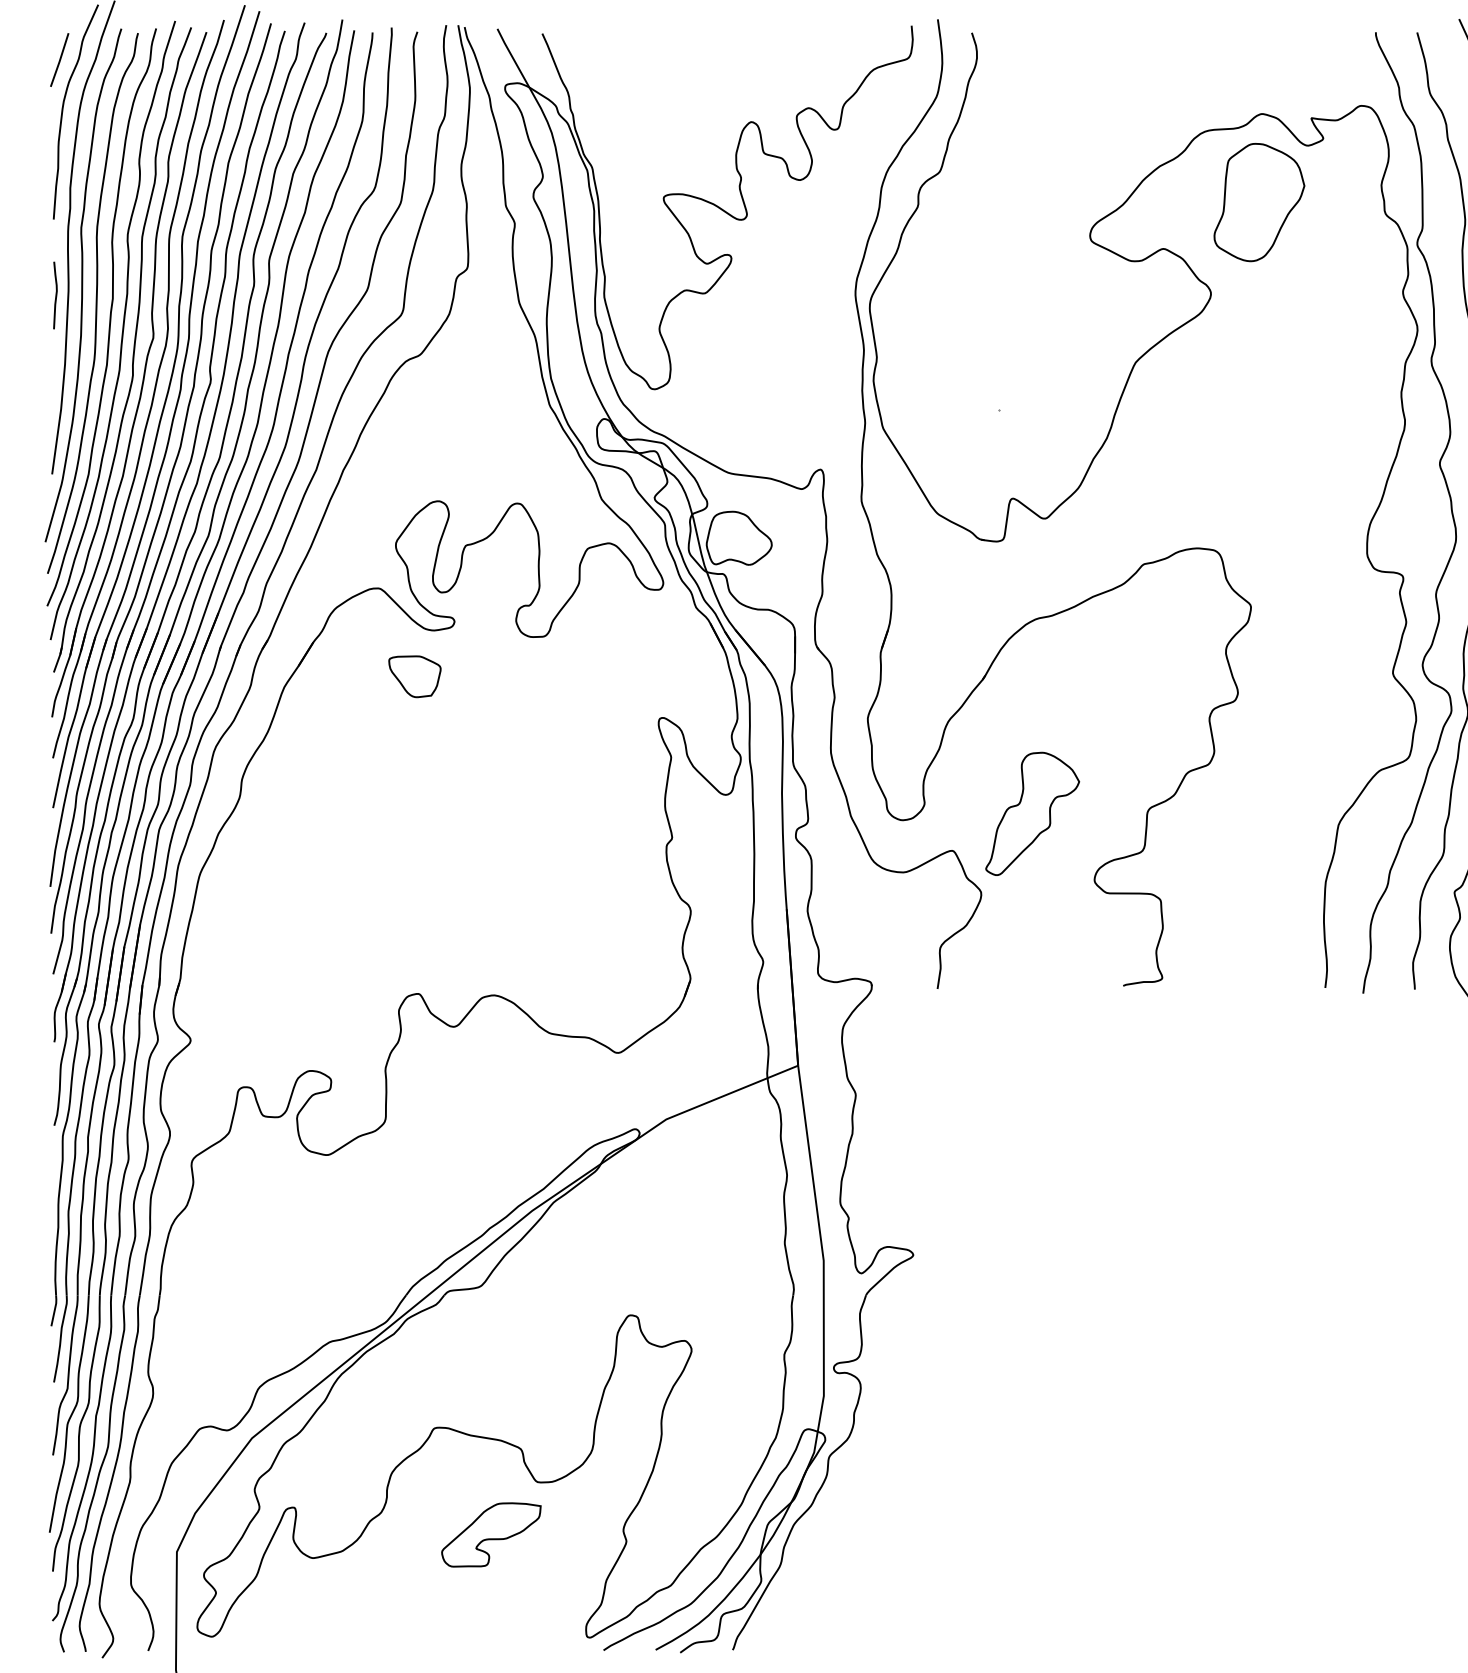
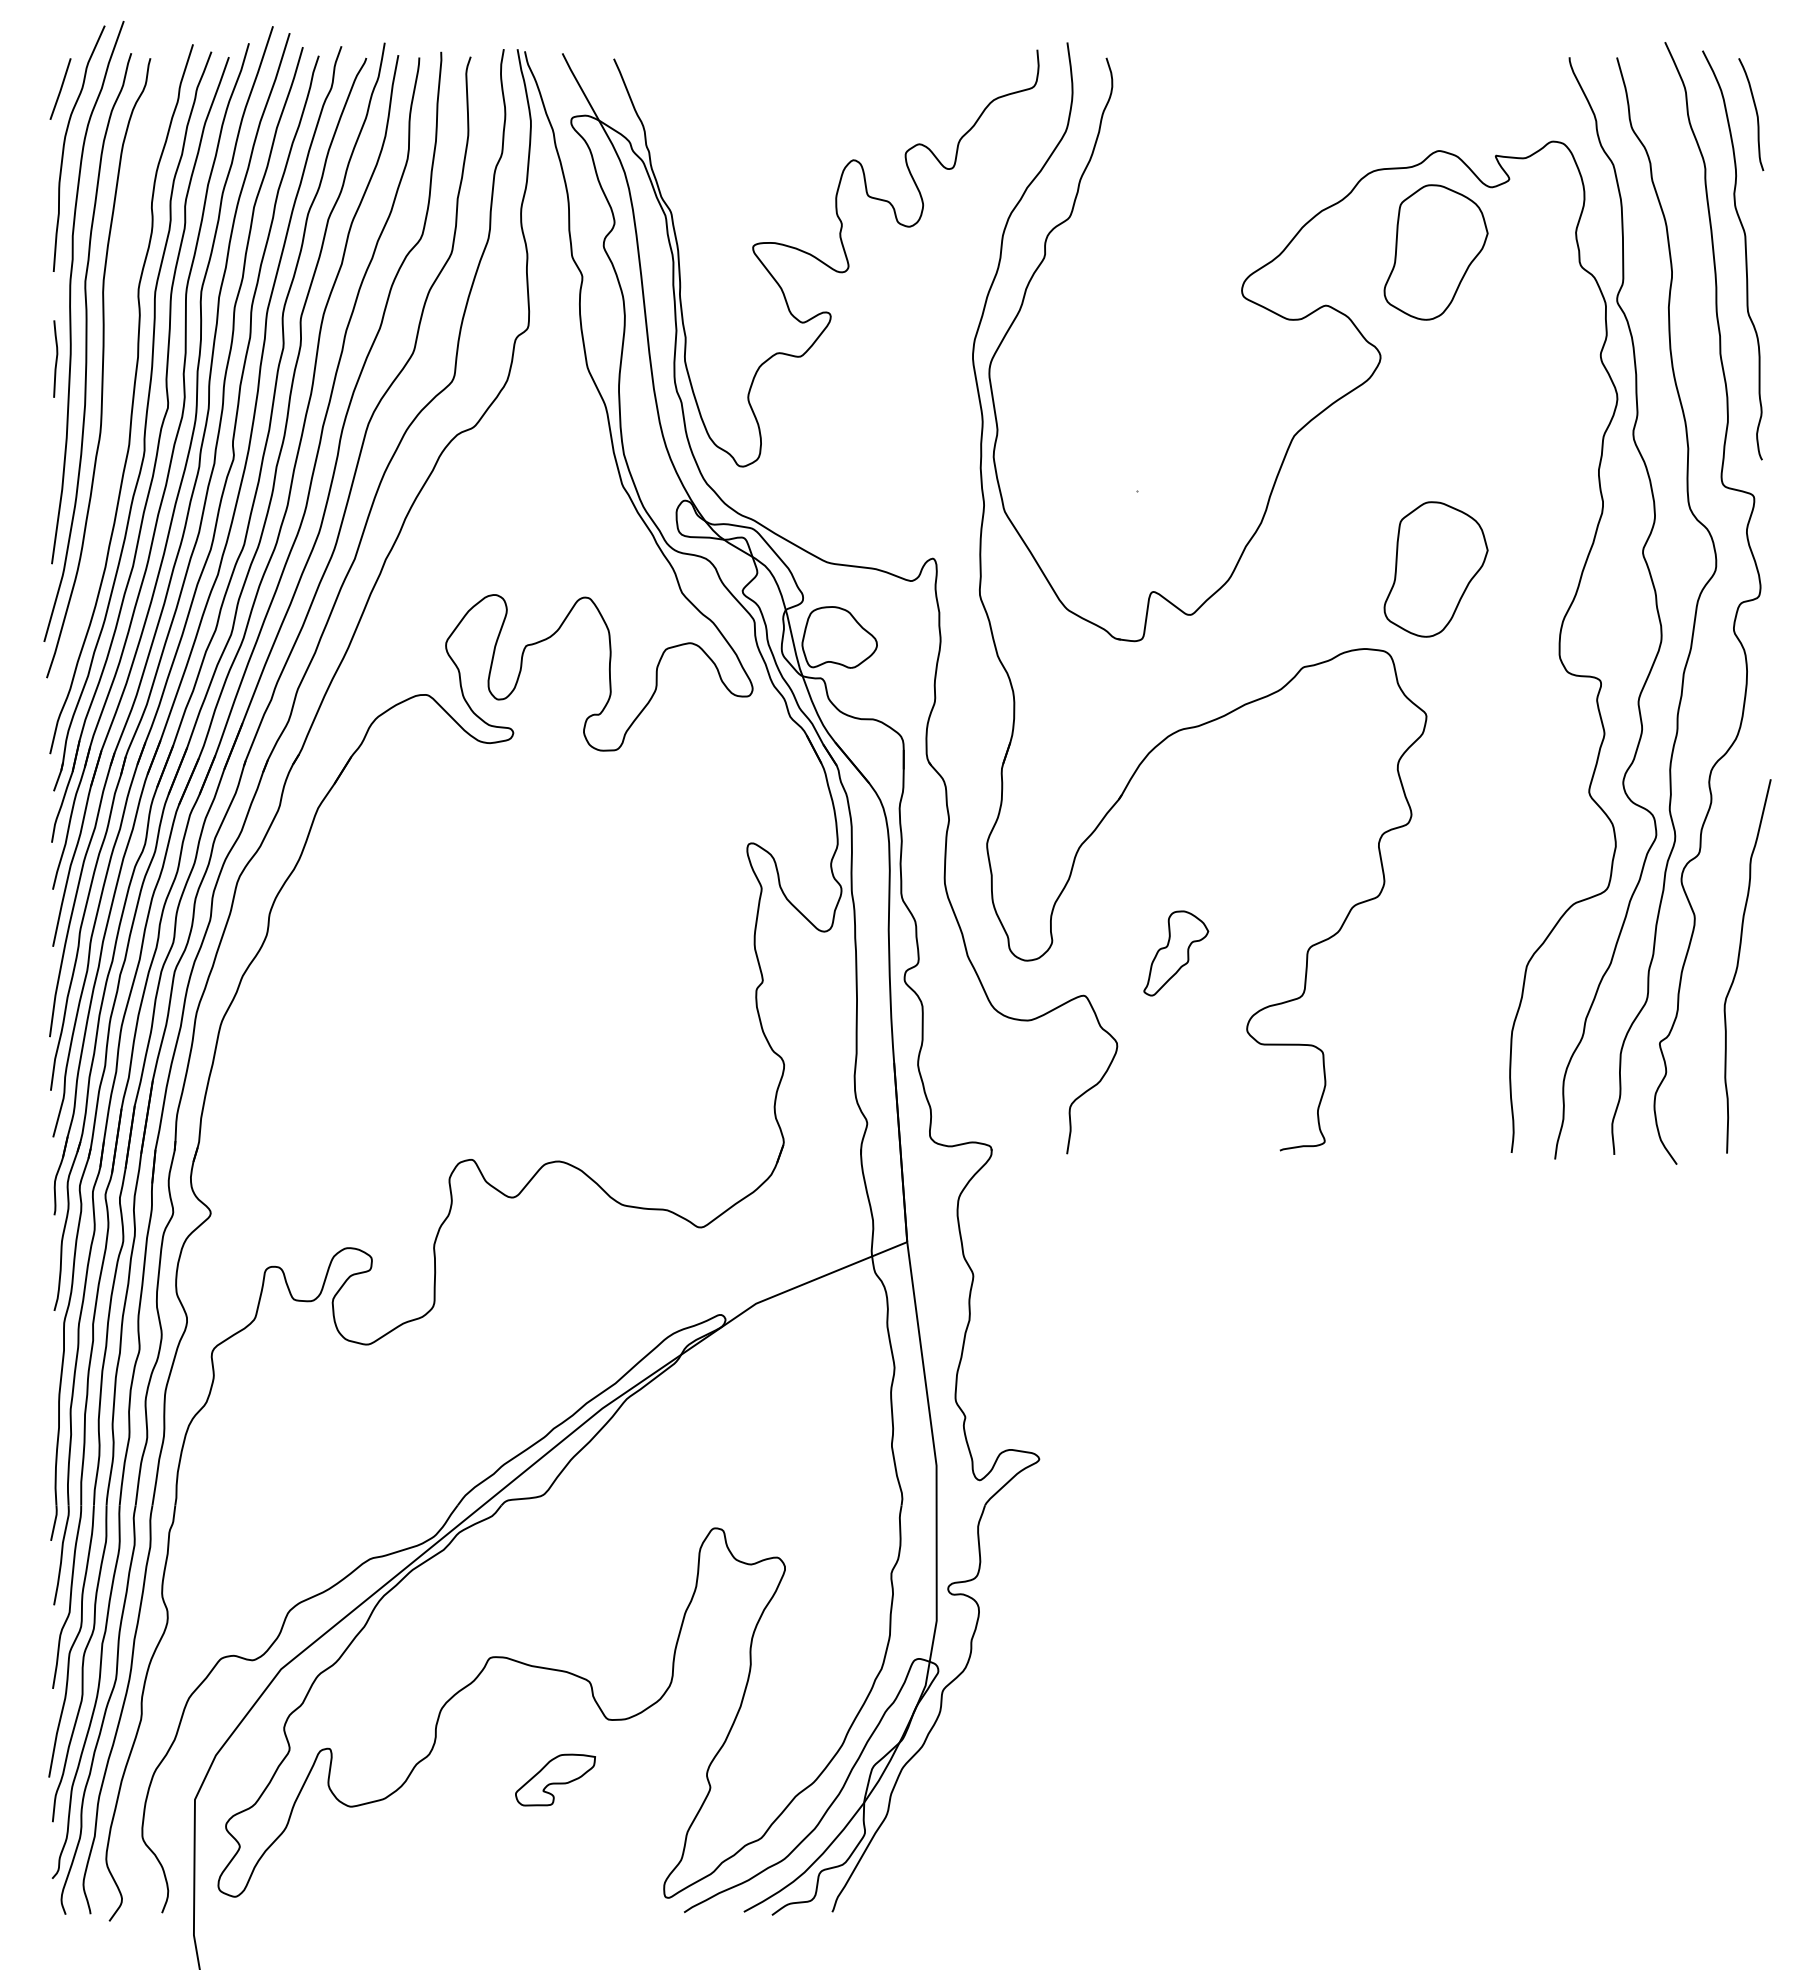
curve: (109, 318) -> (117, 385), removed
part: (1258, 479) -> (1435, 569), added
part: (414, 676) -> (467, 795), removed
part: (1032, 813) -> (1176, 953), size x0.6
part: (491, 1534) -> (555, 1779), size x0.7

